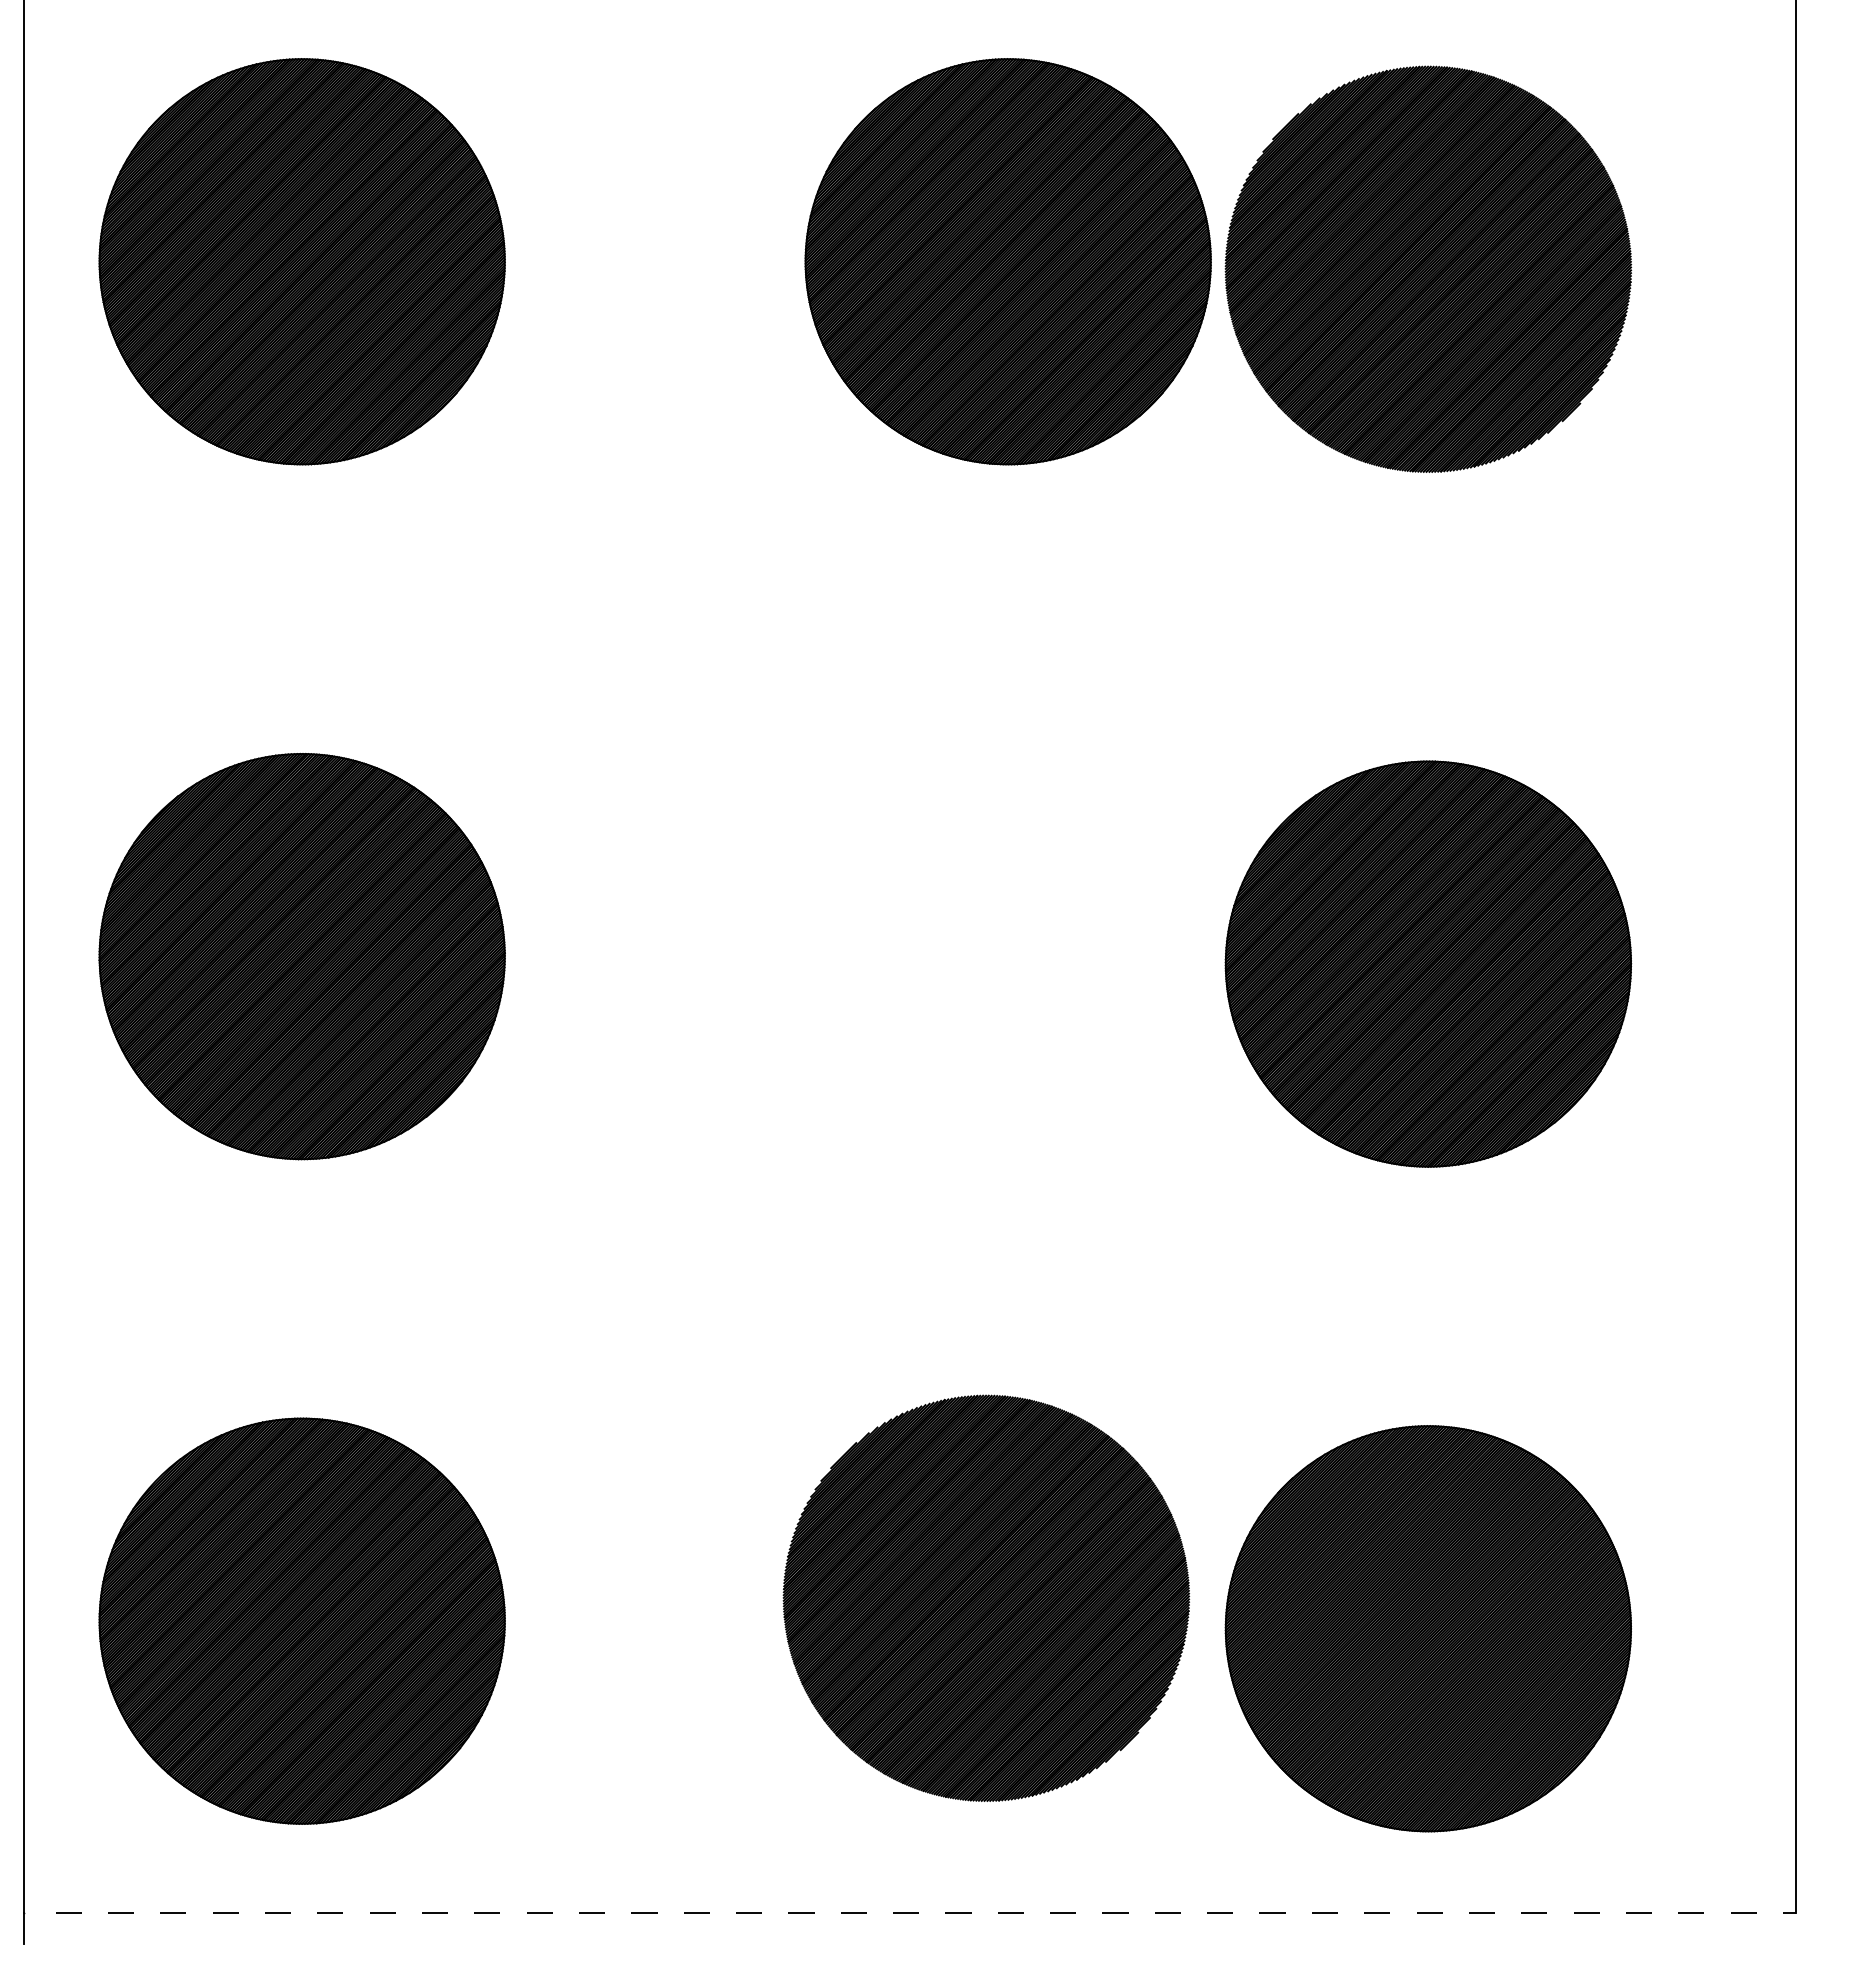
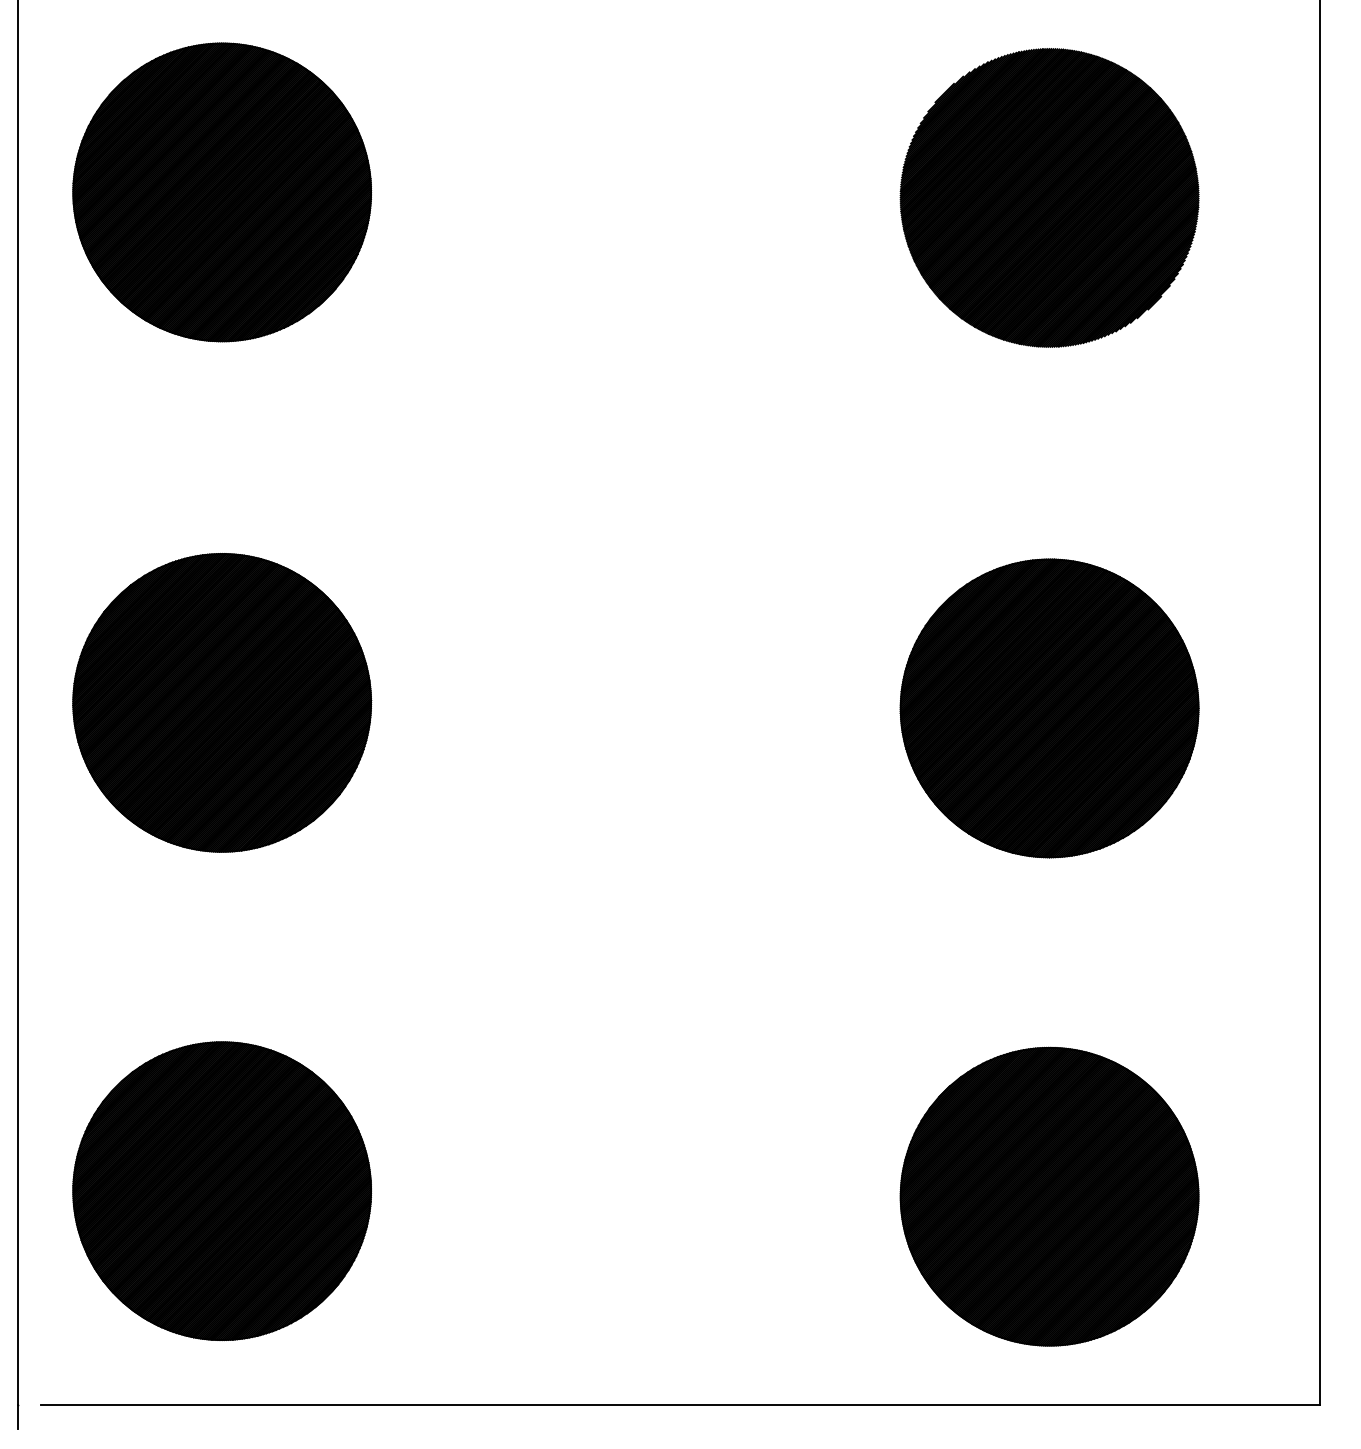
part: (1007, 261) -> (740, 192), removed
part: (986, 1597) -> (724, 1173), removed
line: (926, 1912) -> (680, 1405), dashed -> solid

